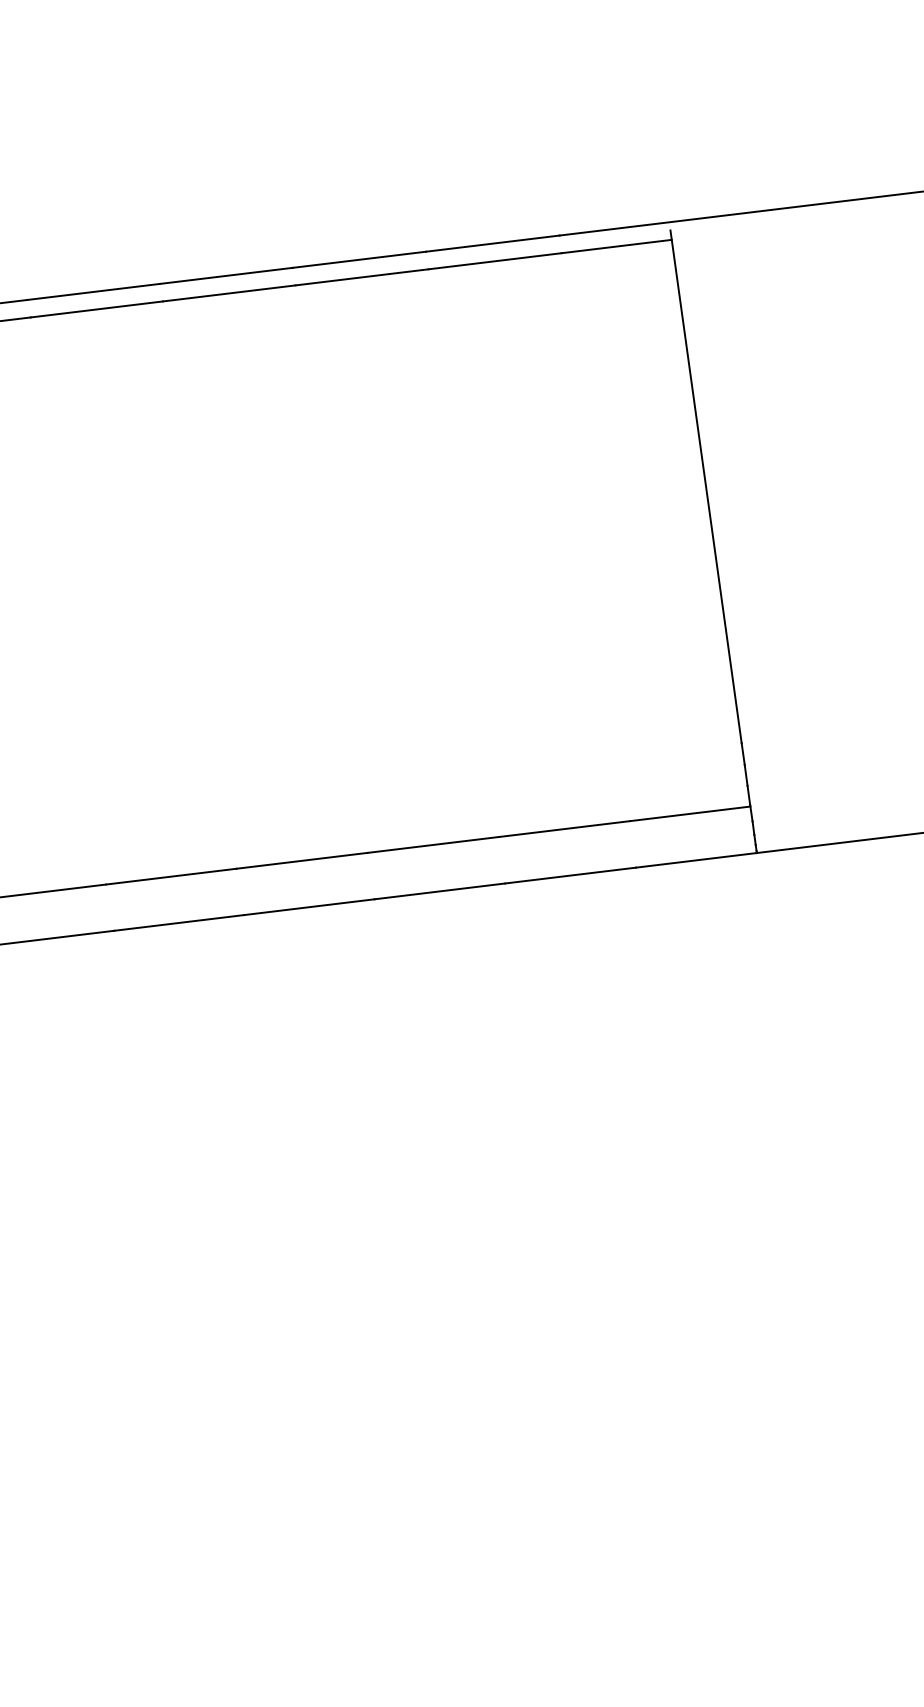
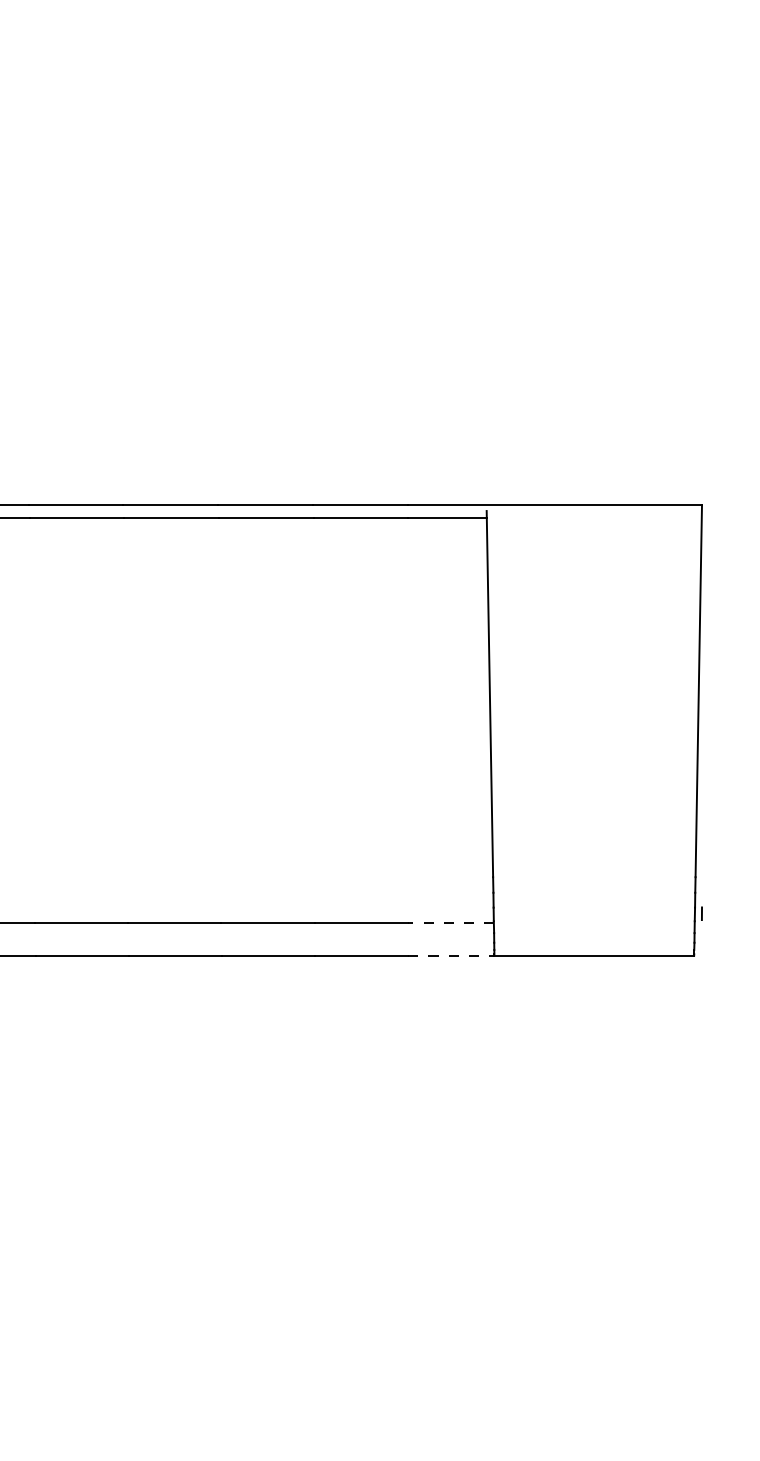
line: (690, 813) -> (451, 922), solid -> dashed
line: (696, 859) -> (451, 955), solid -> dashed

